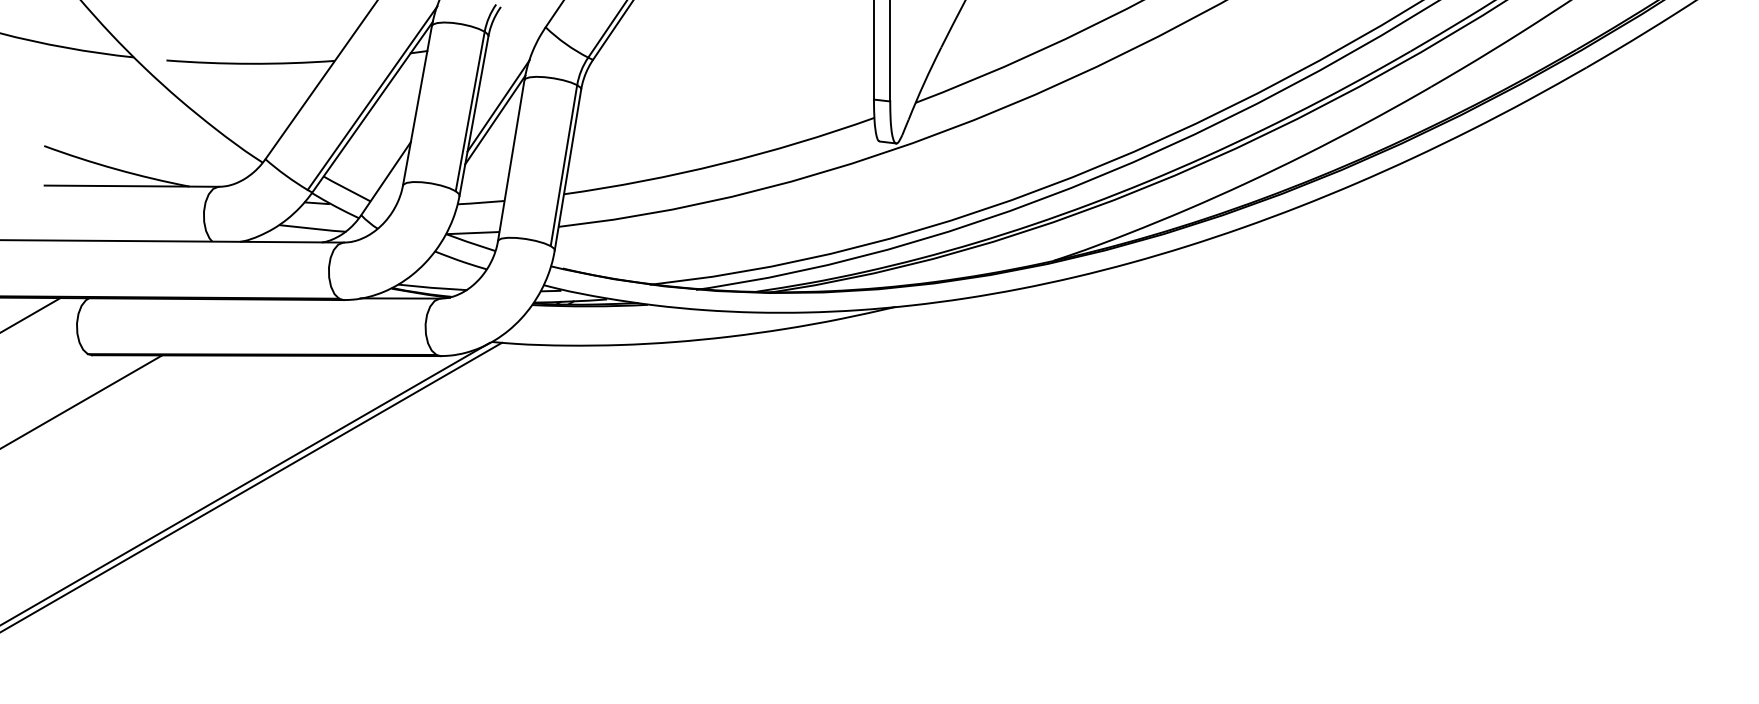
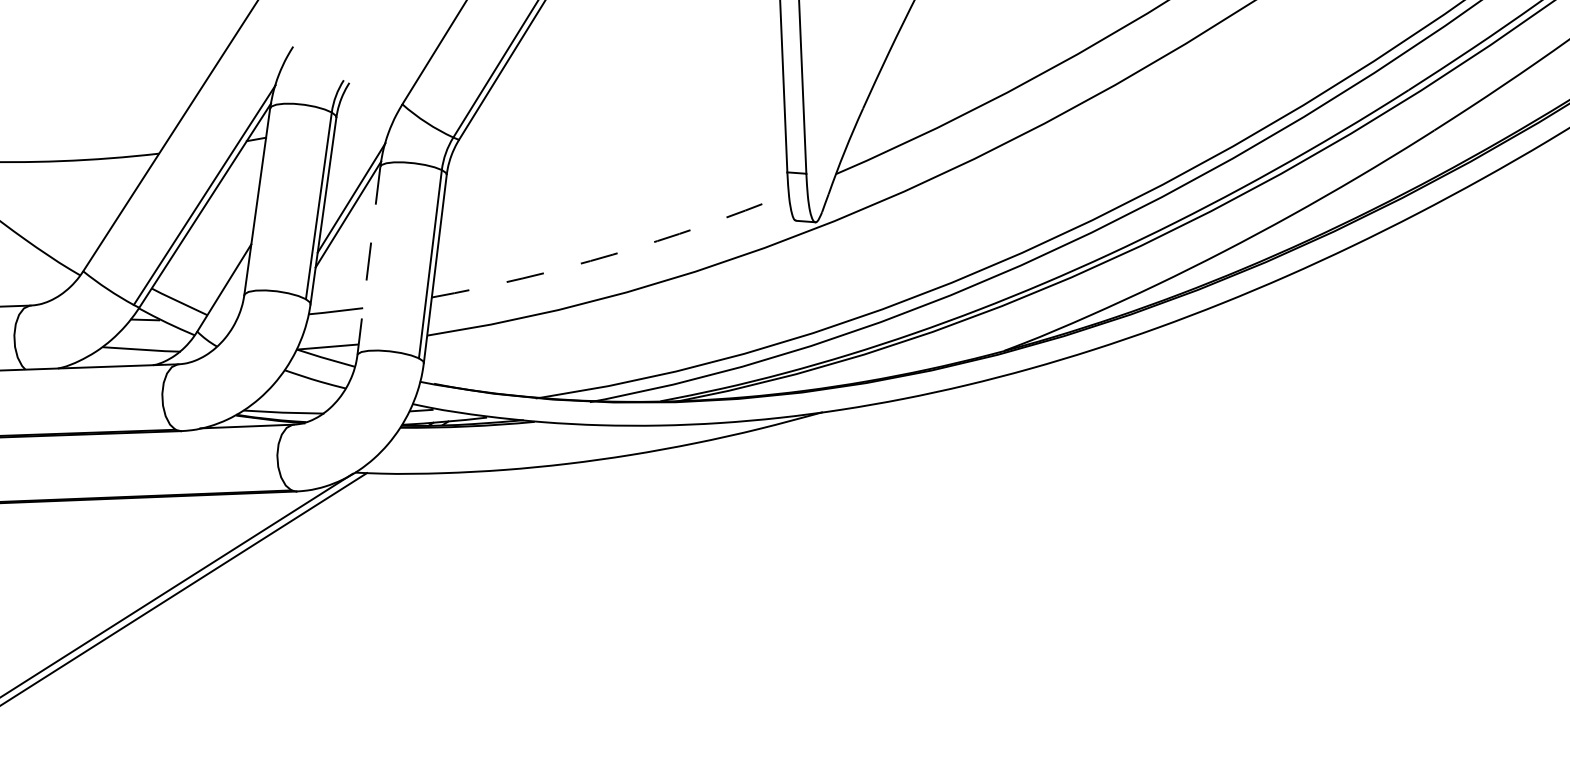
line: (511, 160) -> (369, 260), solid -> dashed
arc: (721, 164) -> (613, 255), solid -> dashed

